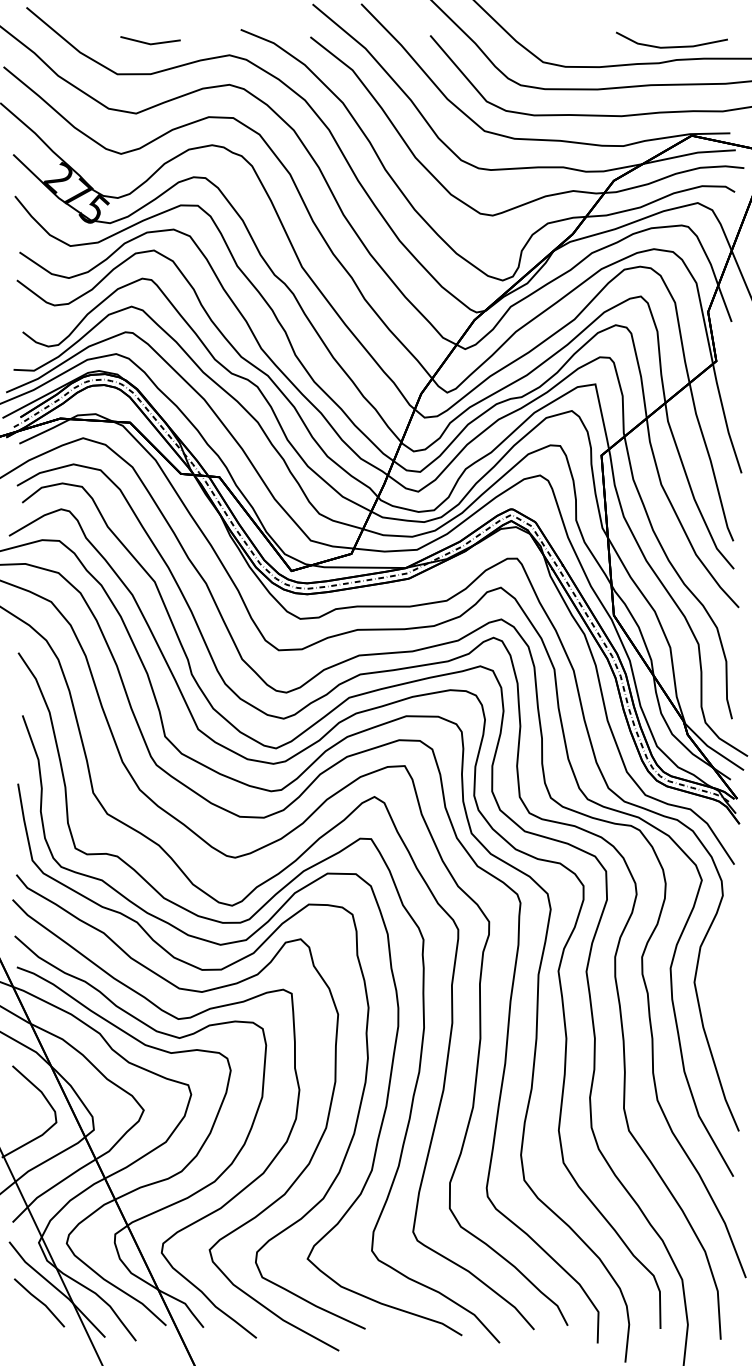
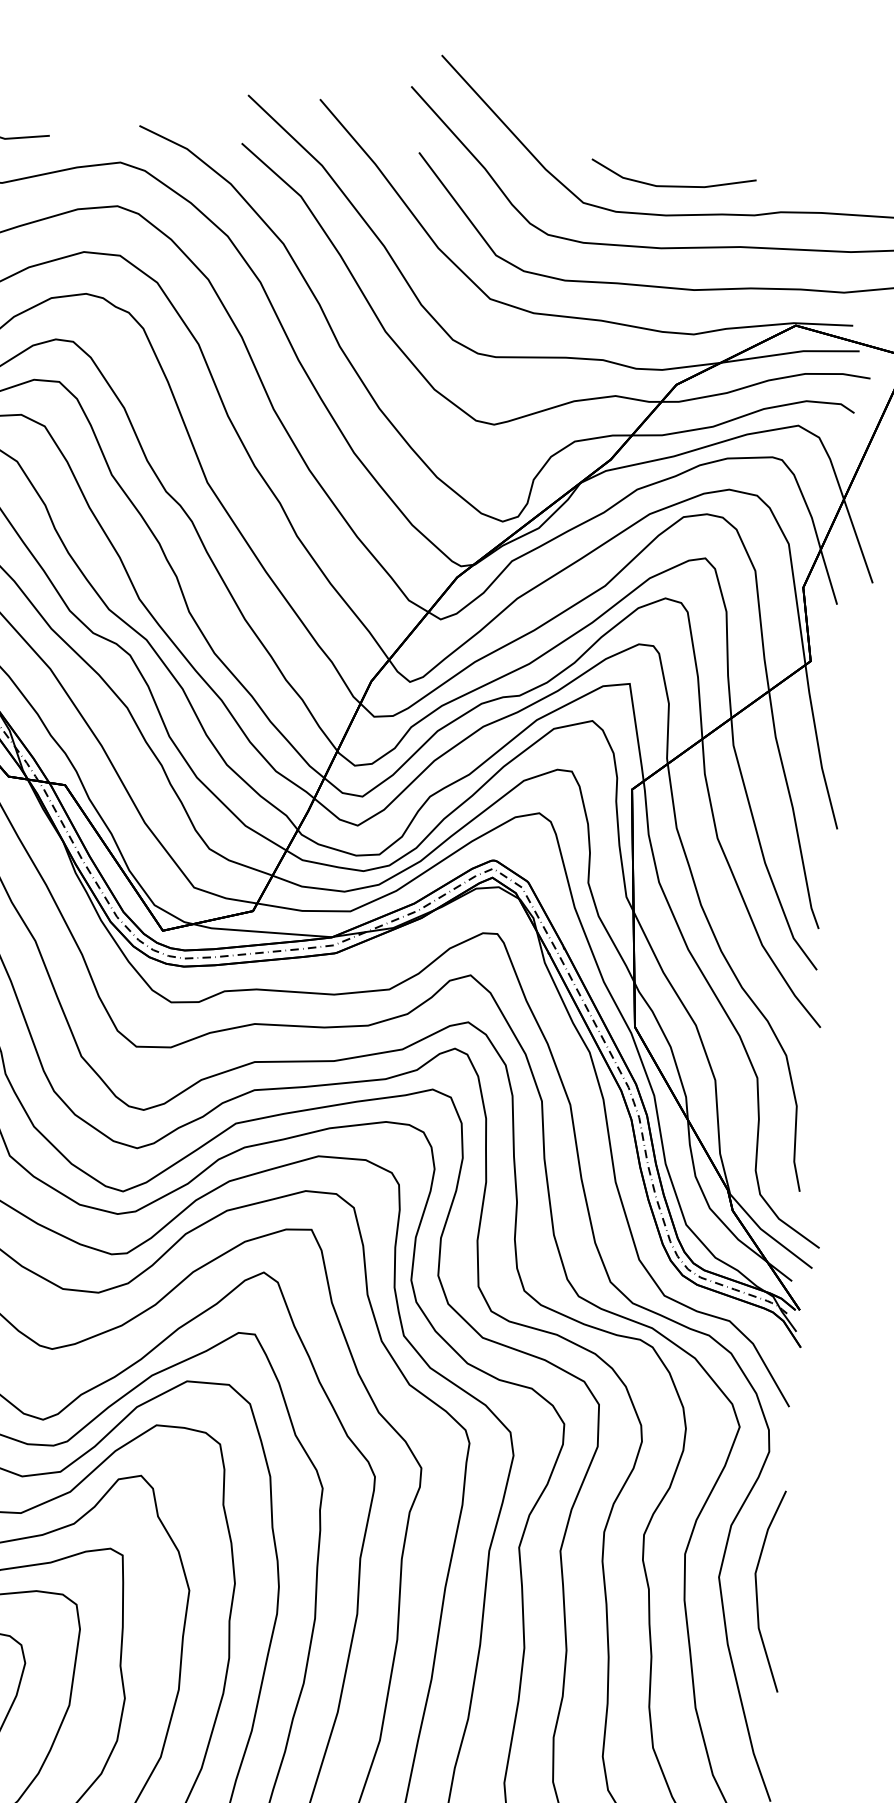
line: (671, 46) -> (672, 185), moved
line: (721, 989) -> (758, 1590), added

